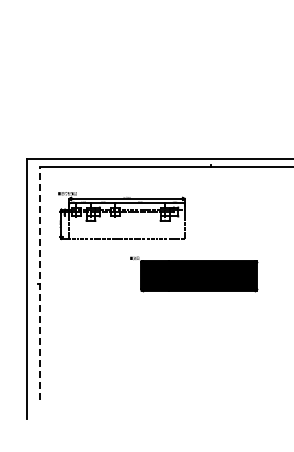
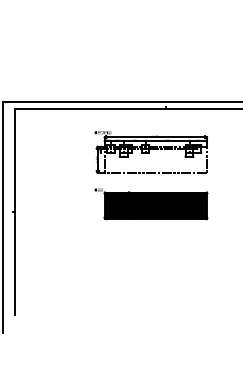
part: (121, 216) -> (150, 152), moved
line: (39, 283) -> (14, 212), dashed -> solid

